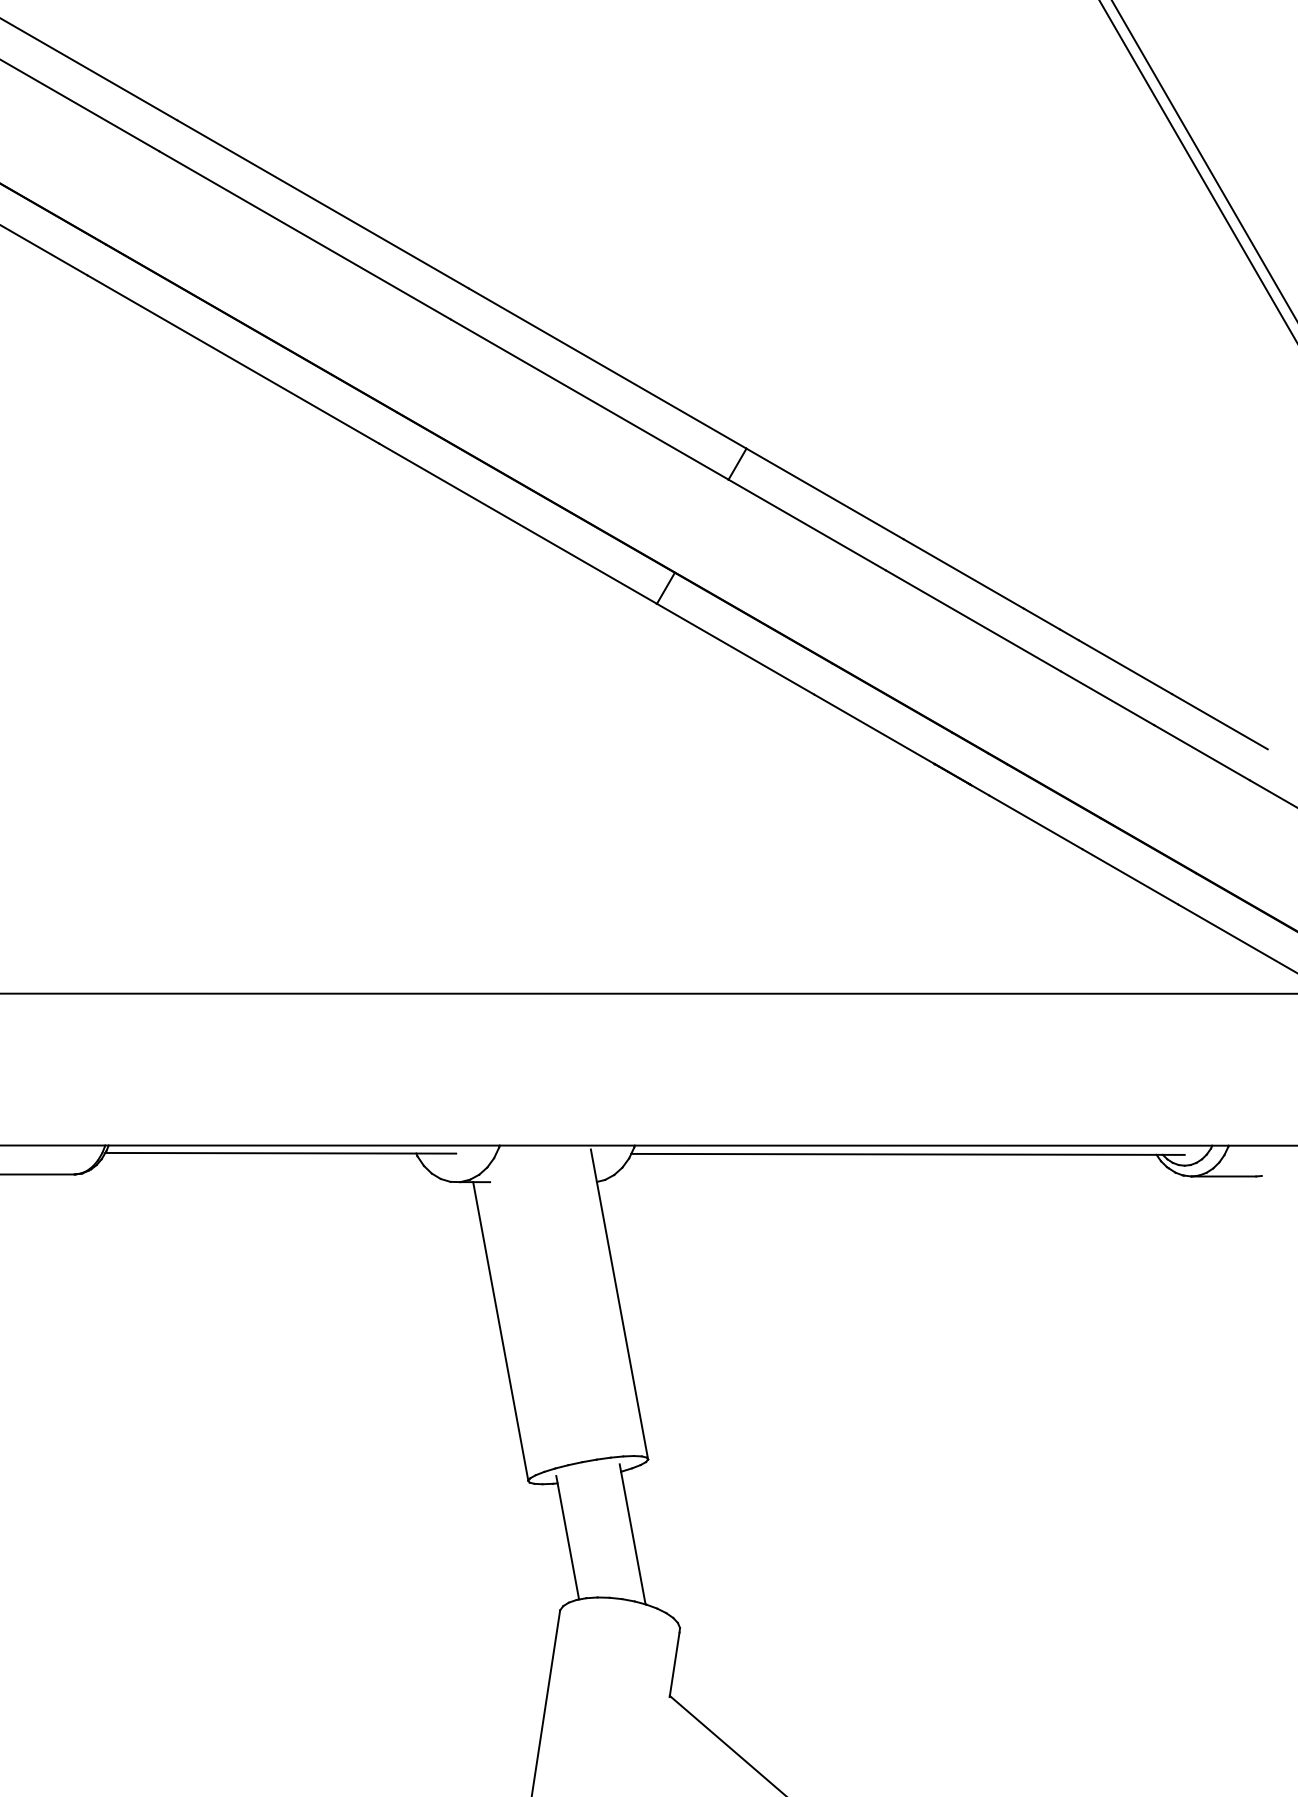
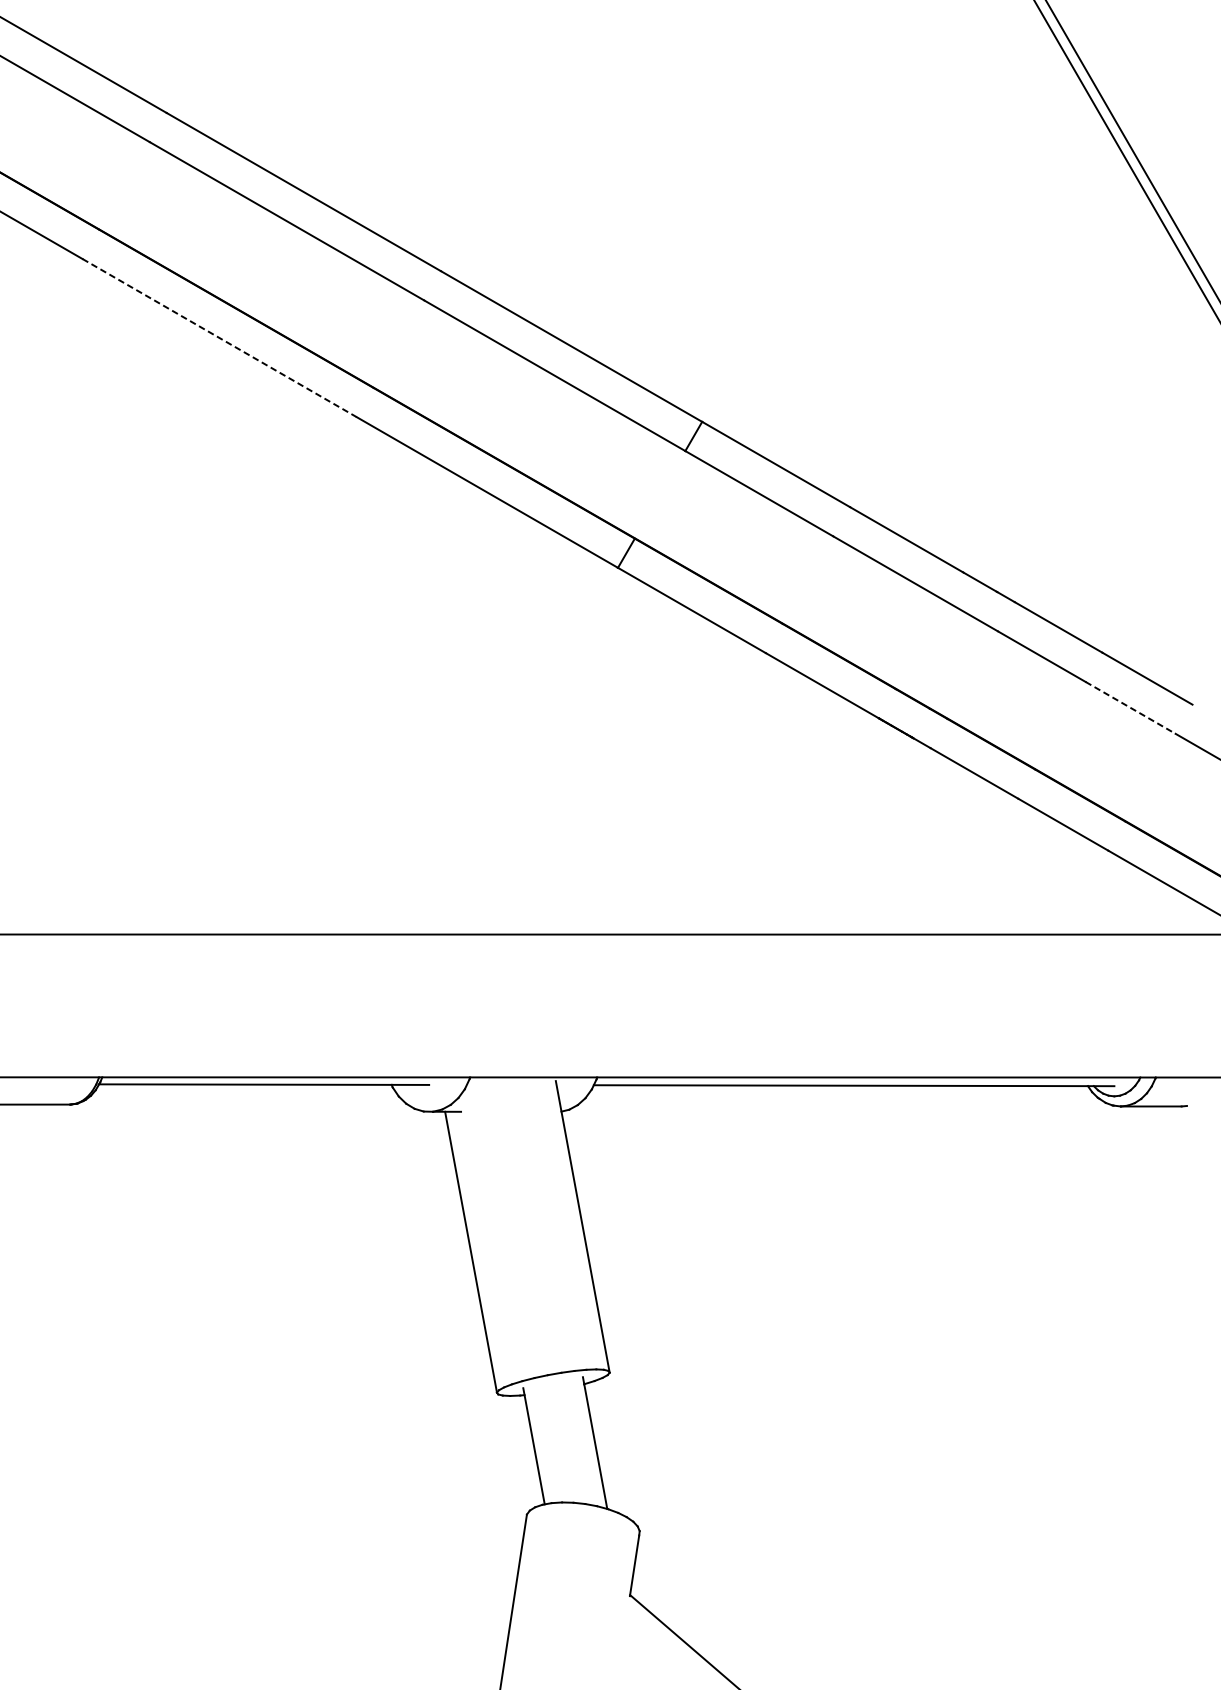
line: (233, 359) -> (219, 338), solid -> dashed
line: (1202, 752) -> (1131, 707), solid -> dashed

